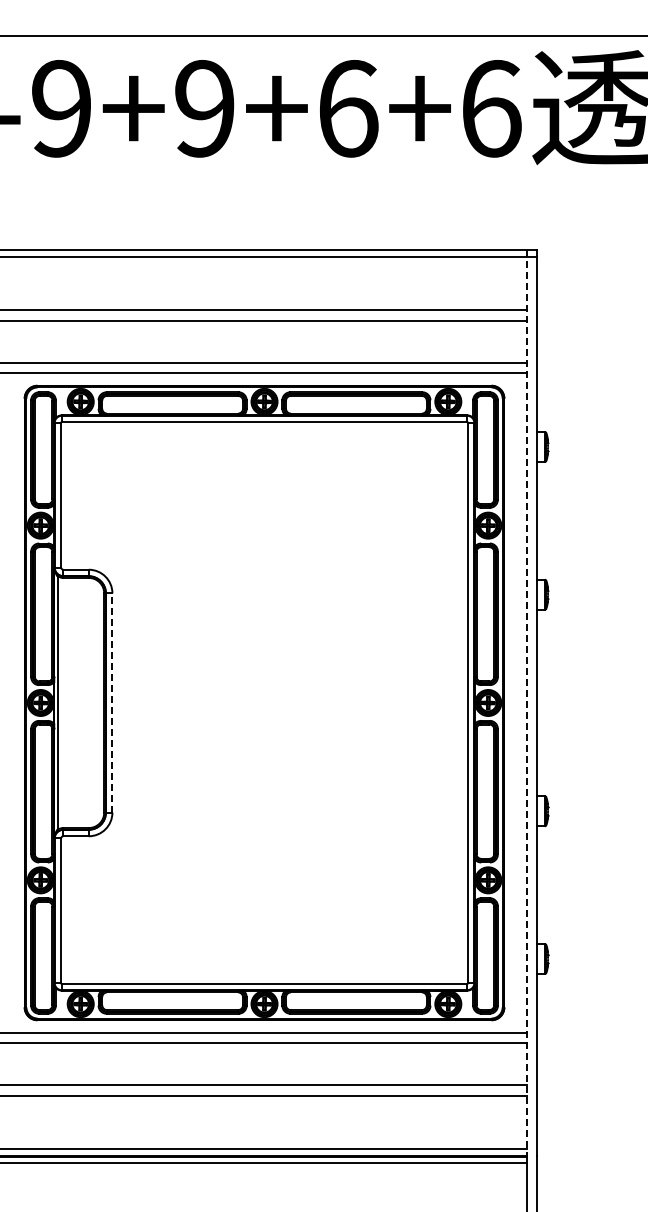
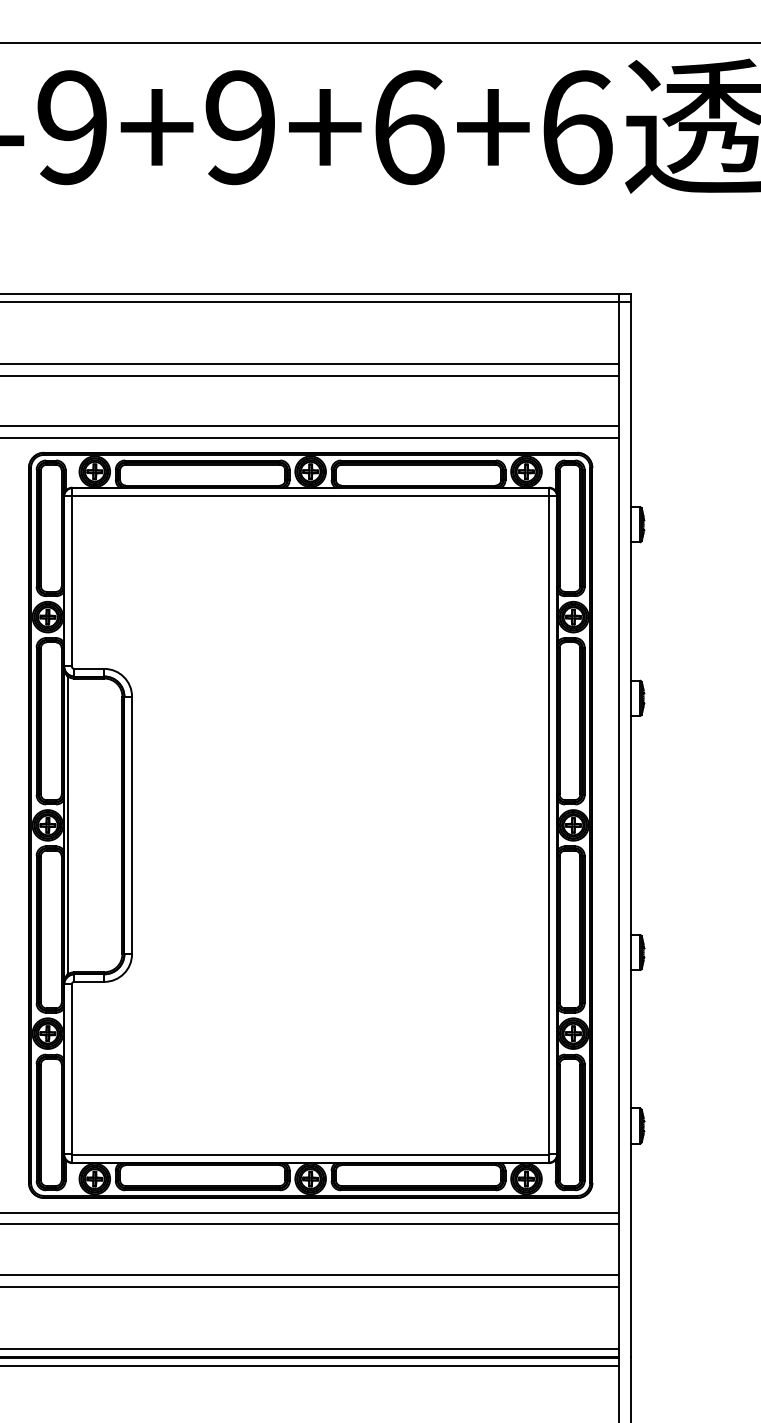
line: (112, 703) -> (132, 825), dashed -> solid
line: (527, 703) -> (619, 825), dashed -> solid

